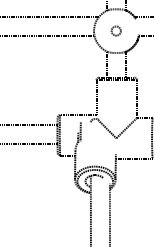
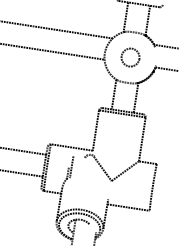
circle: (115, 30) -> (129, 56), size x1.67

